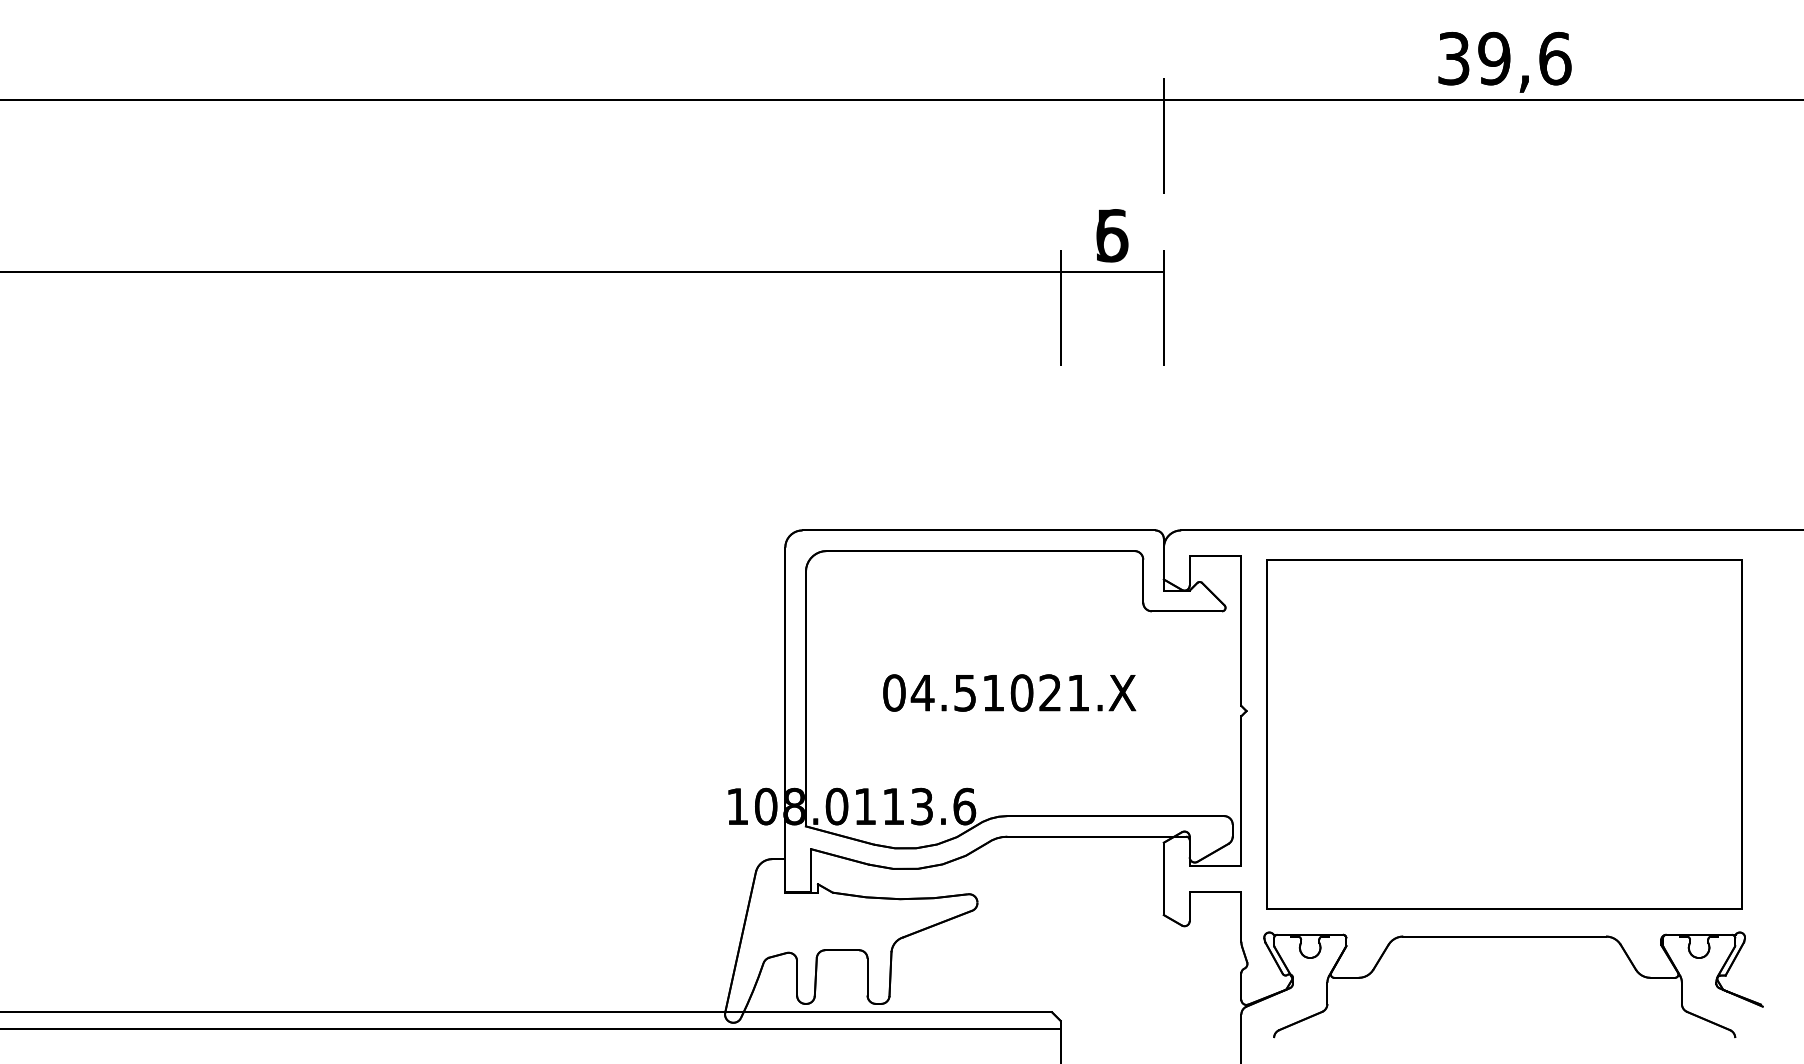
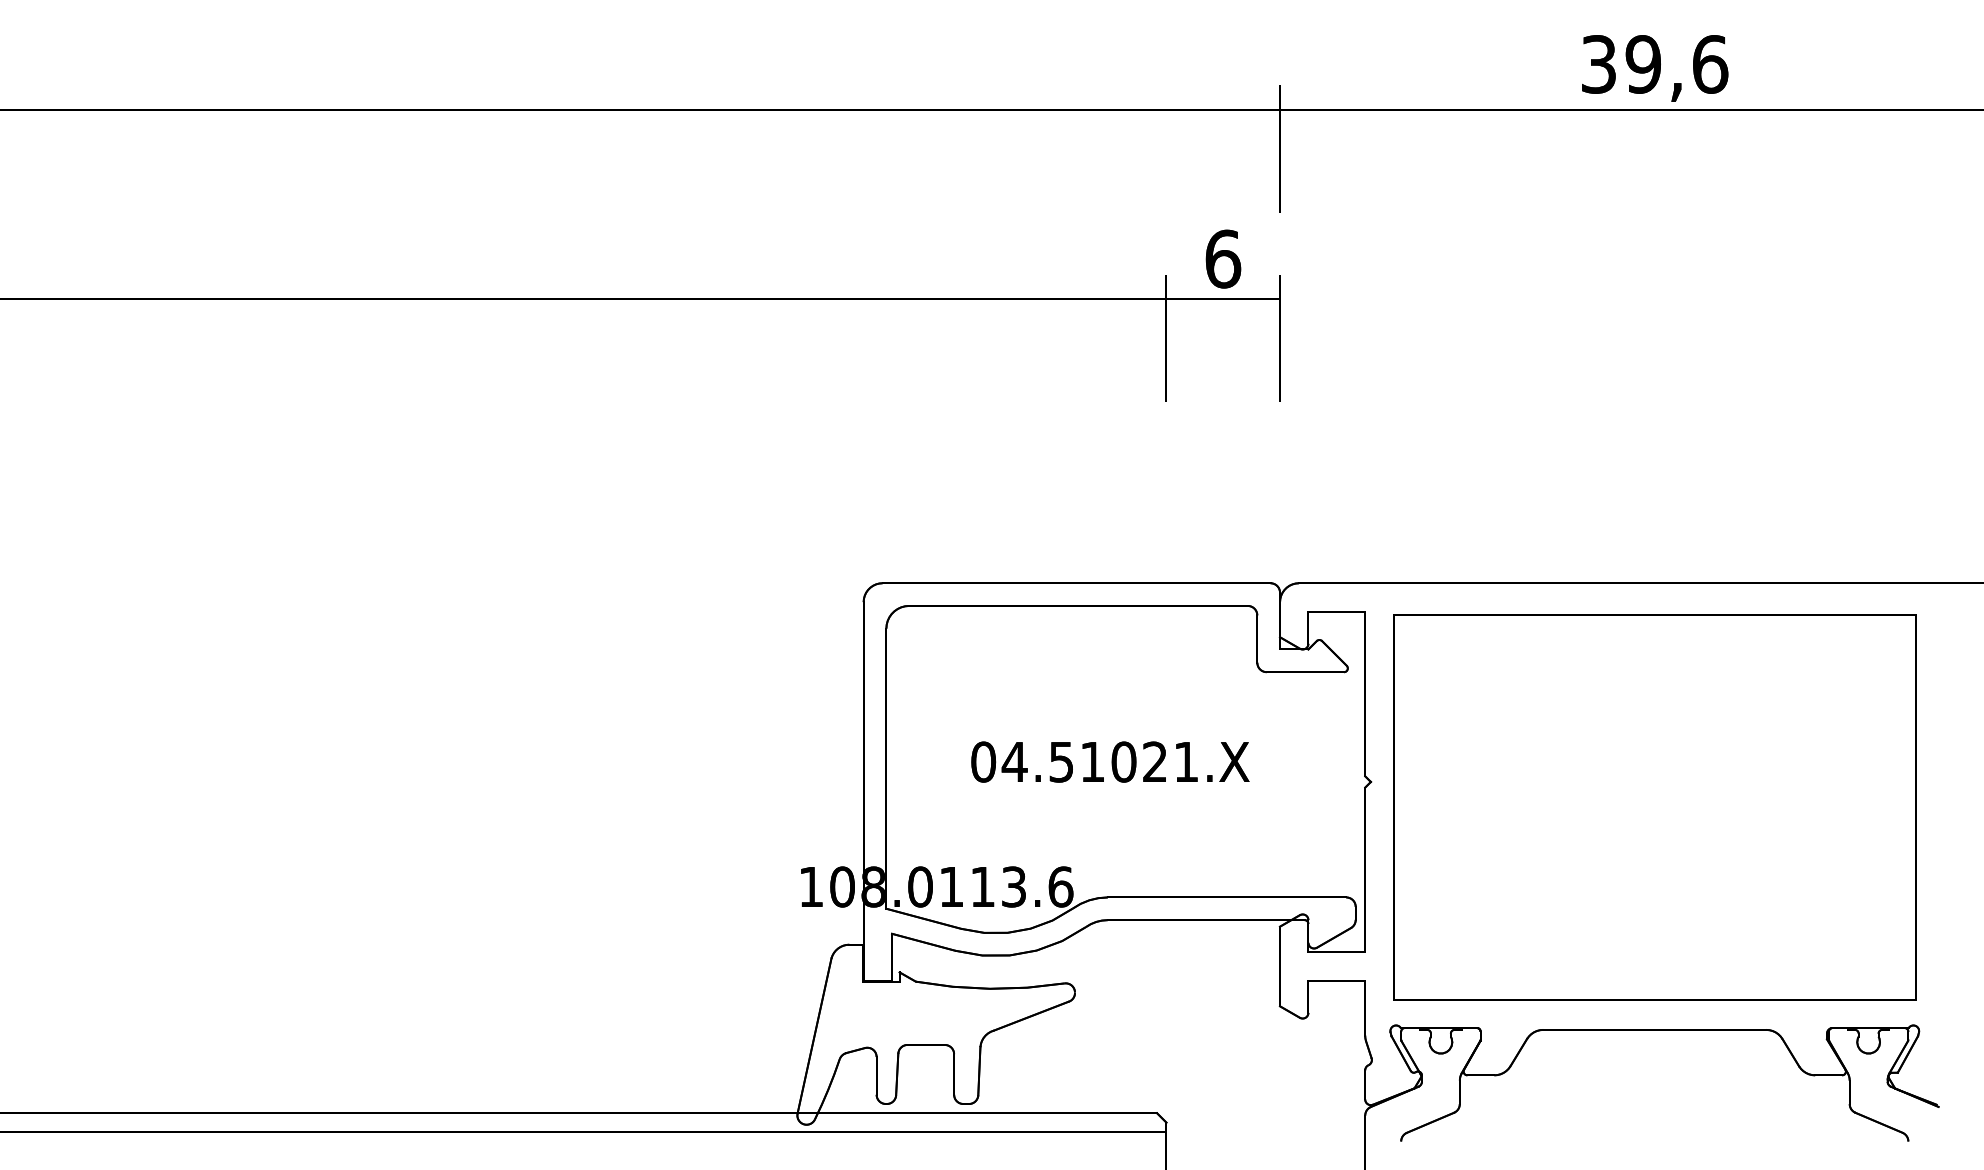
text: (1112, 235) -> (1223, 258), 5 -> 6

